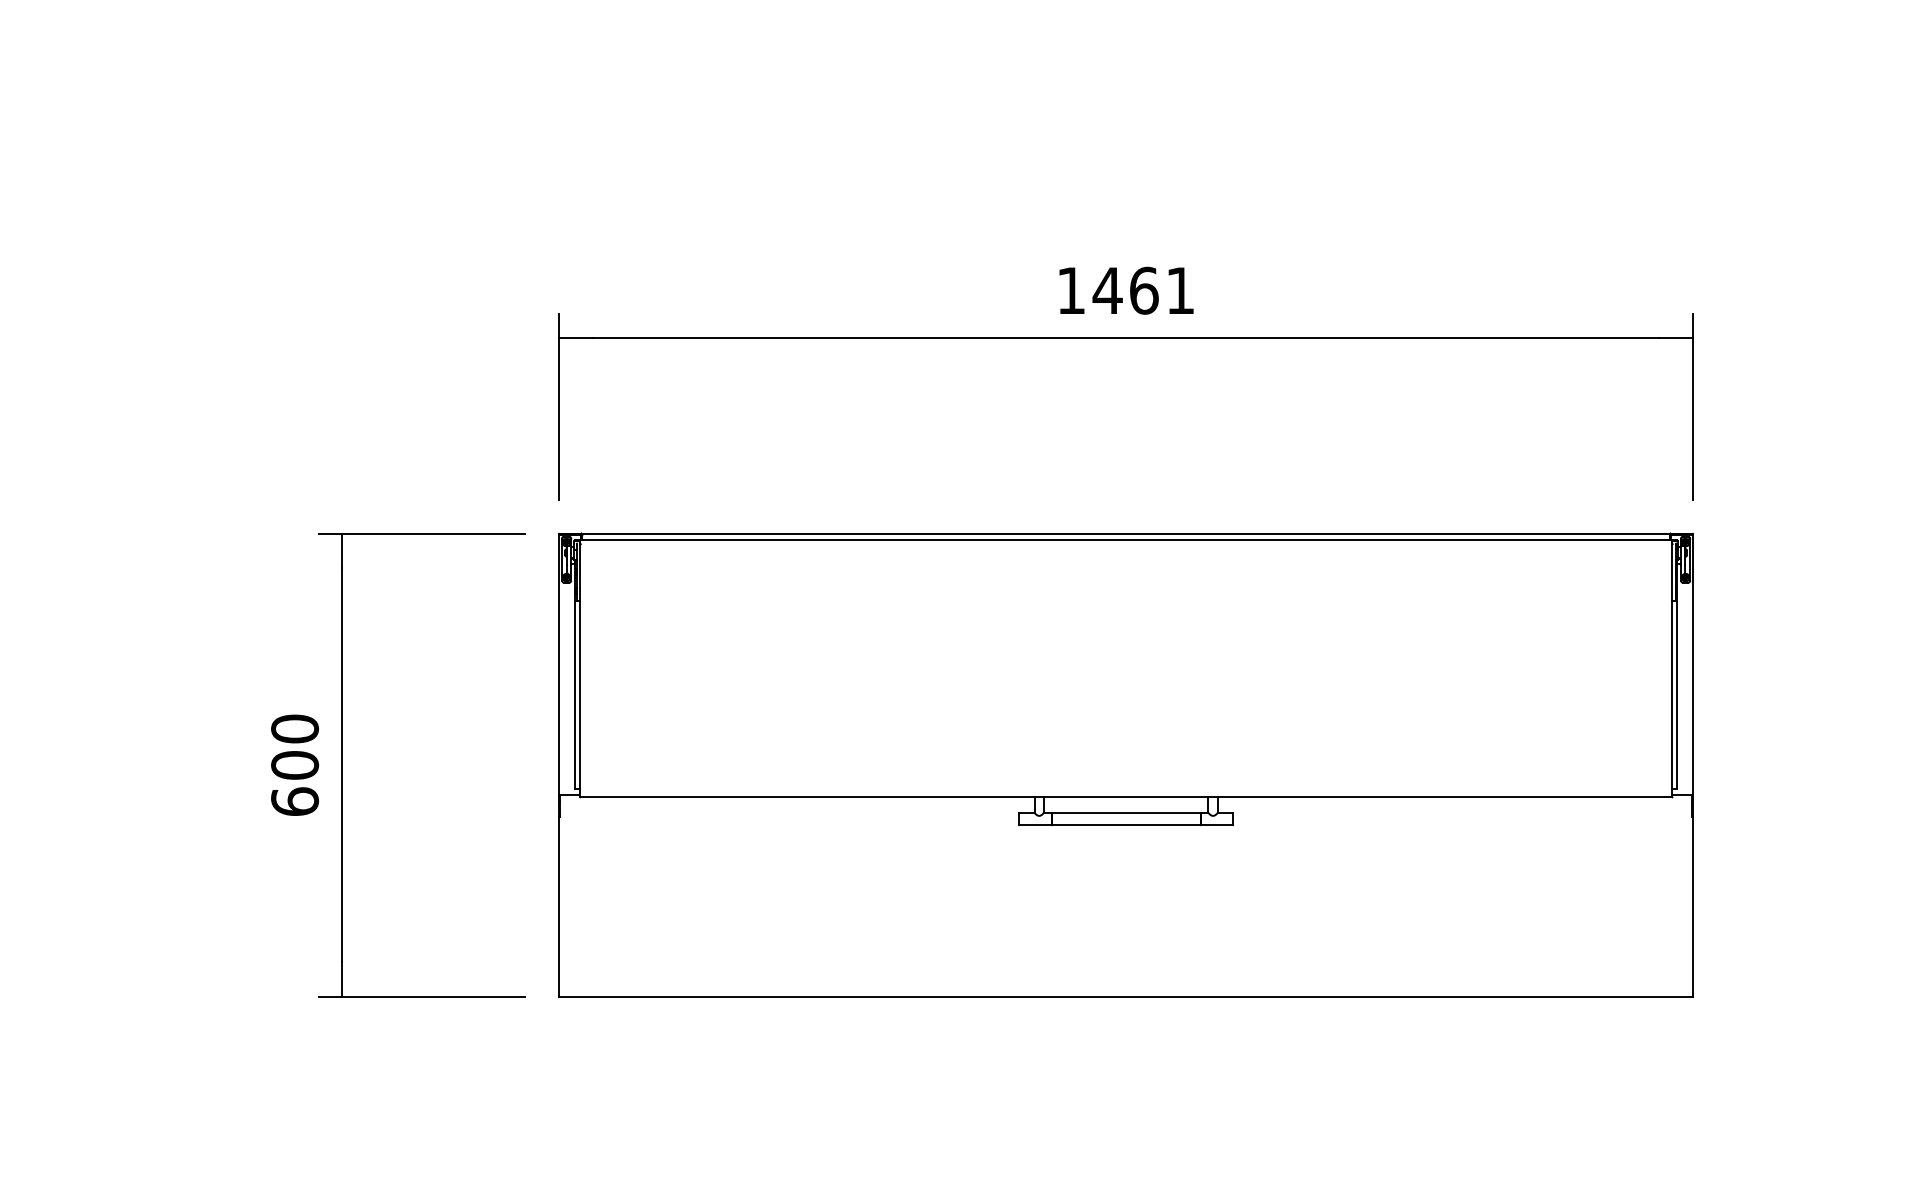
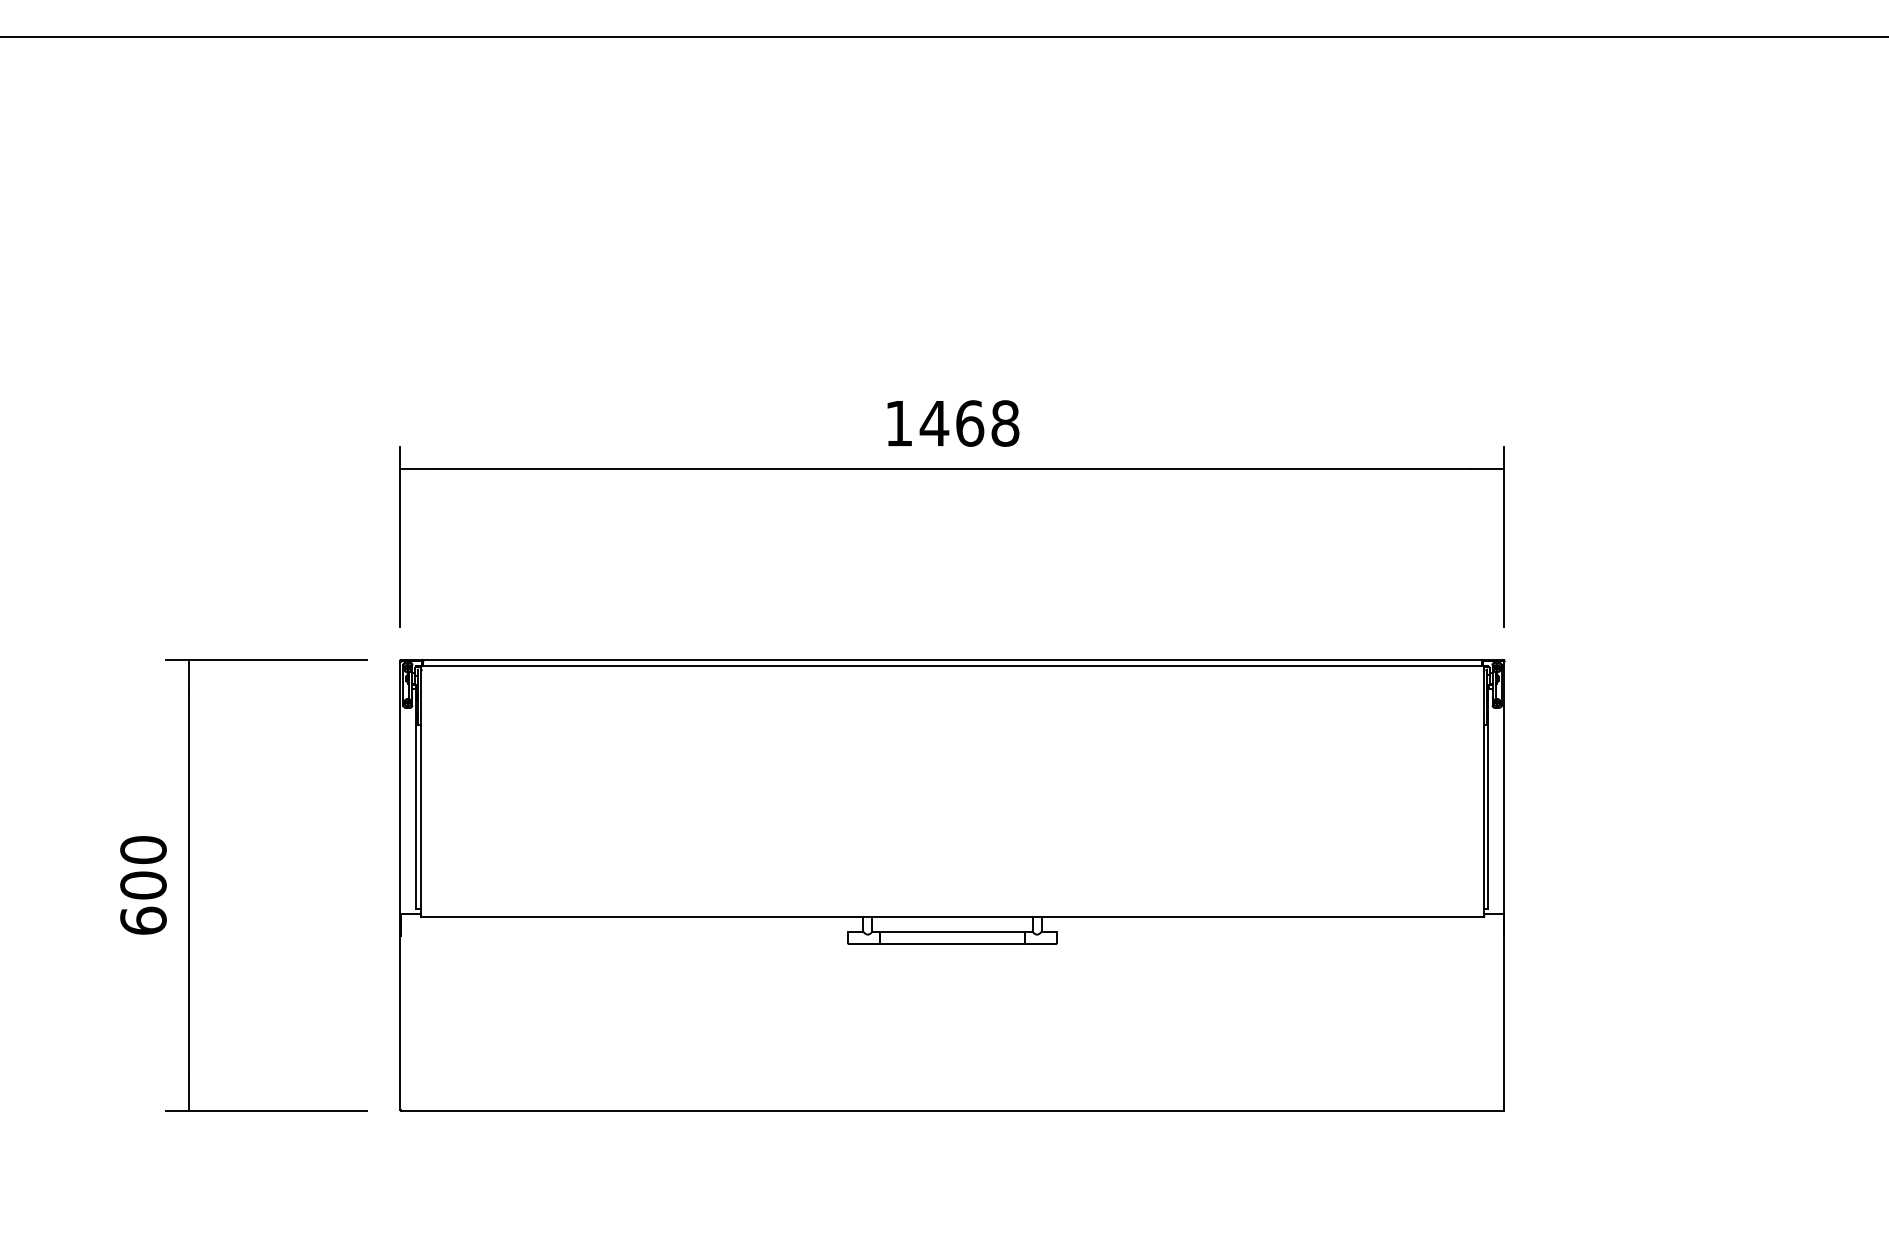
text: (1180, 290) -> (1005, 423), 1461 -> 1468

